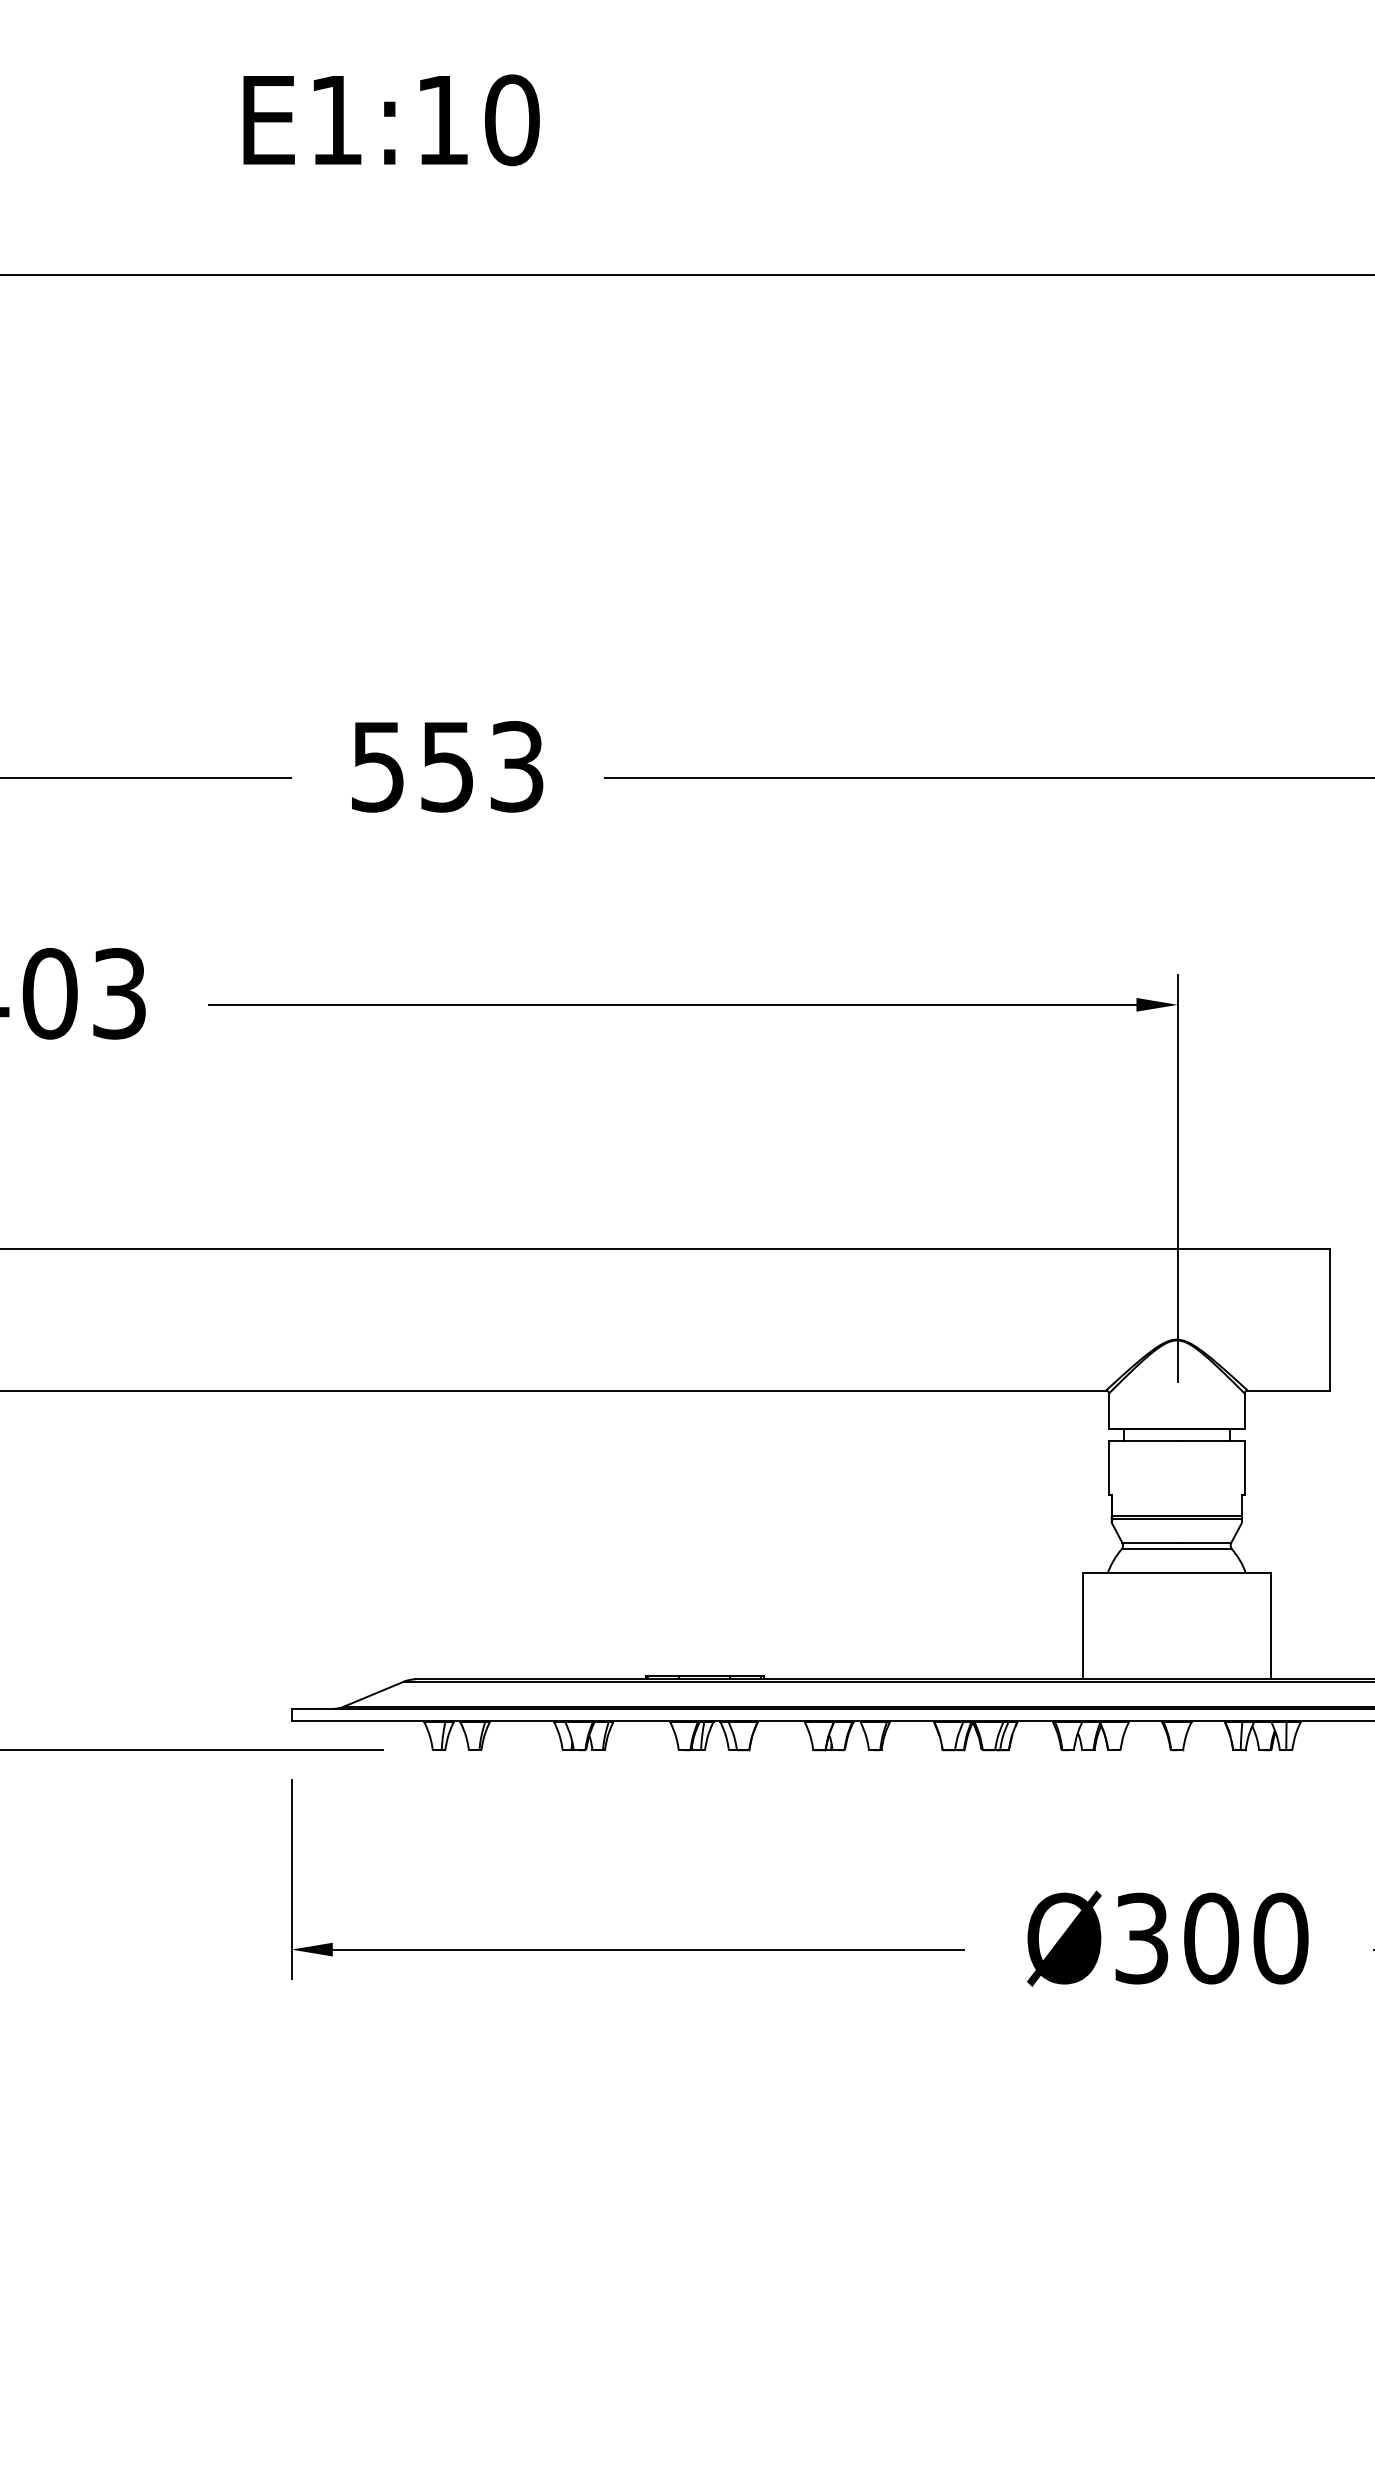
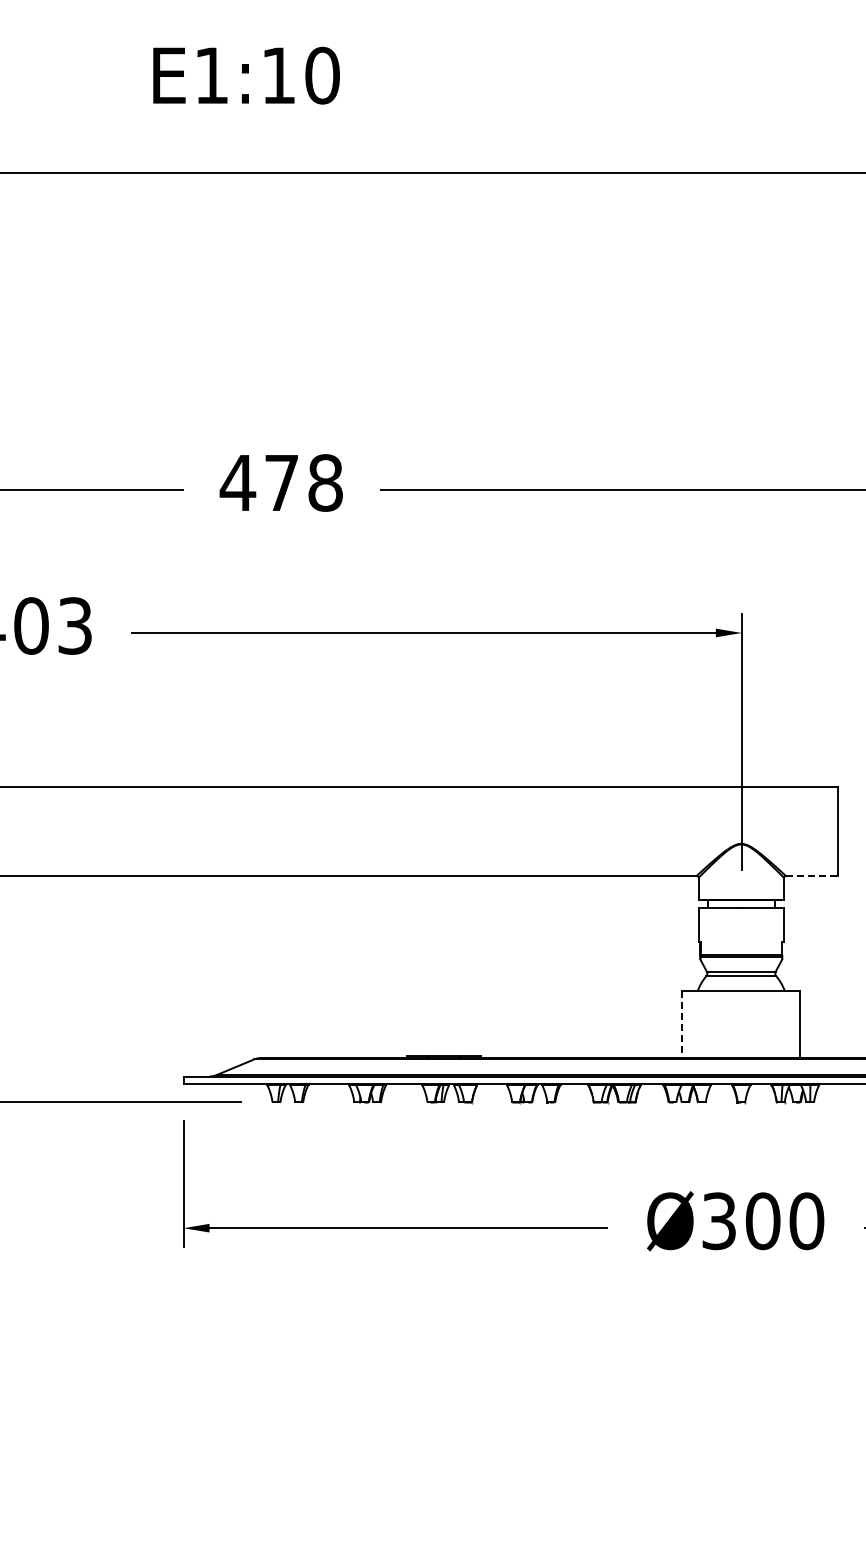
text: (445, 765) -> (280, 482), 553 -> 478
line: (1289, 1391) -> (812, 876), solid -> dashed
line: (1083, 1626) -> (682, 1024), solid -> dashed

